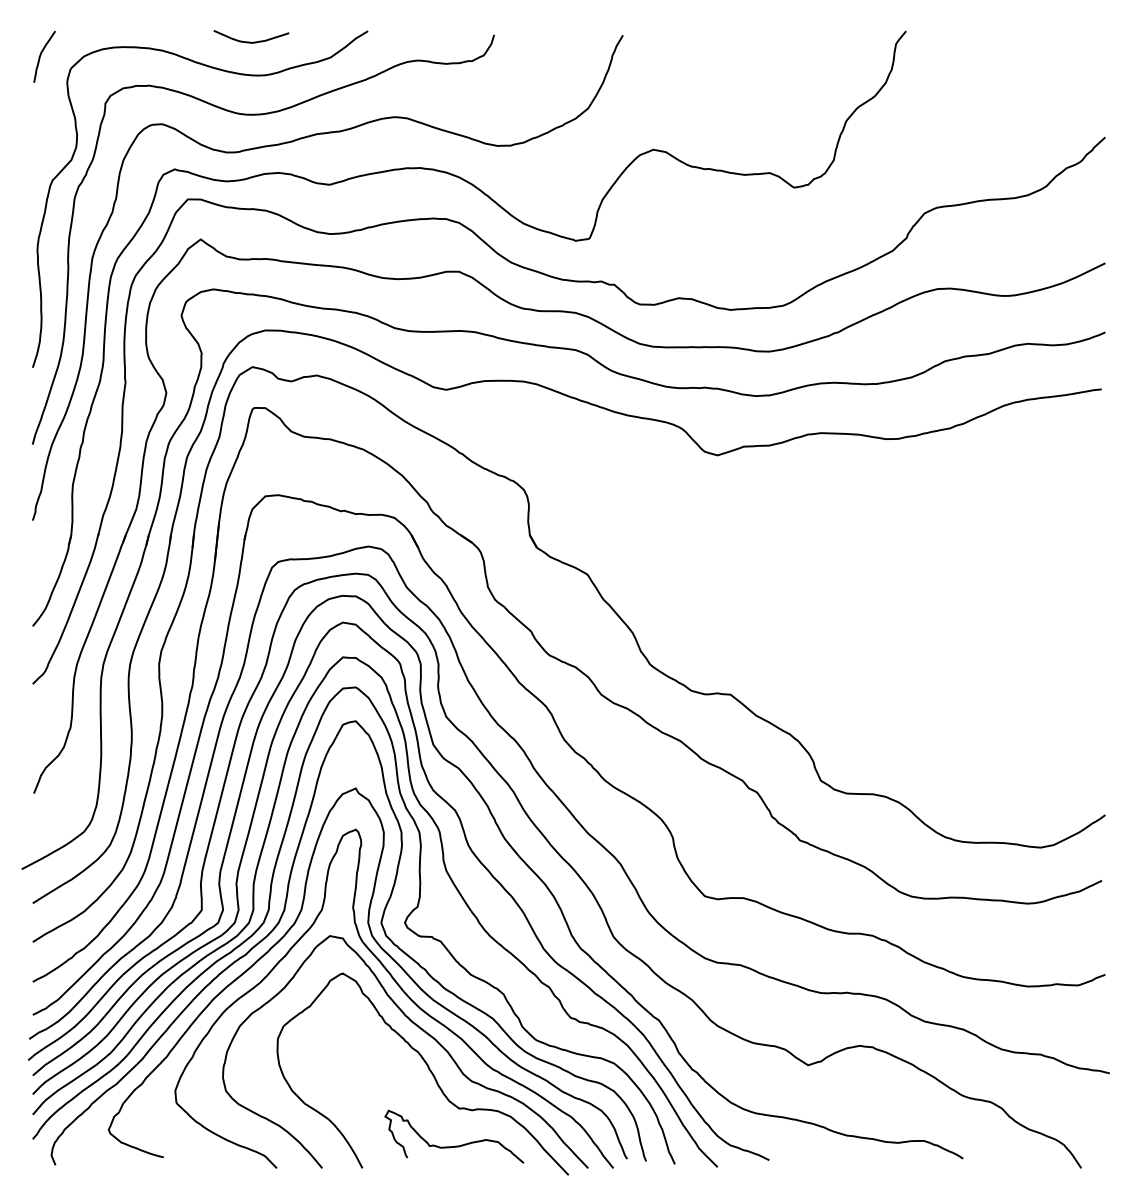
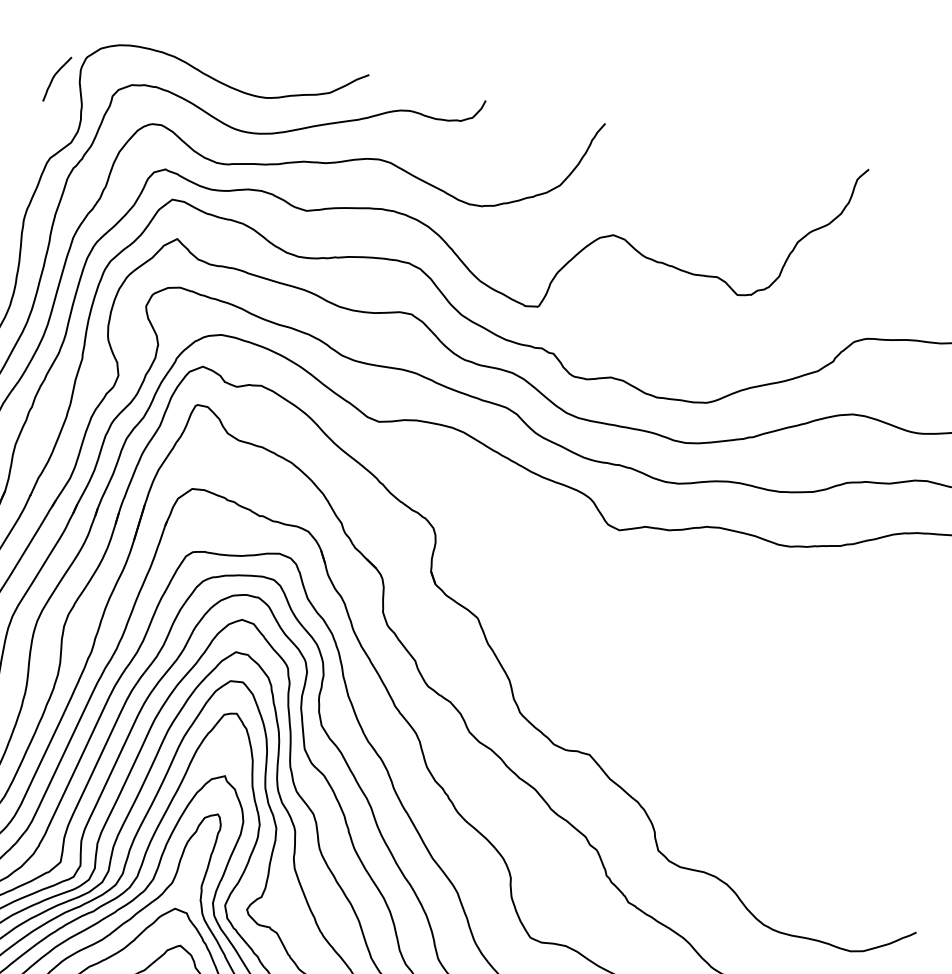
curve: (250, 41) -> (258, 63), removed
curve: (41, 55) -> (54, 77), moved

